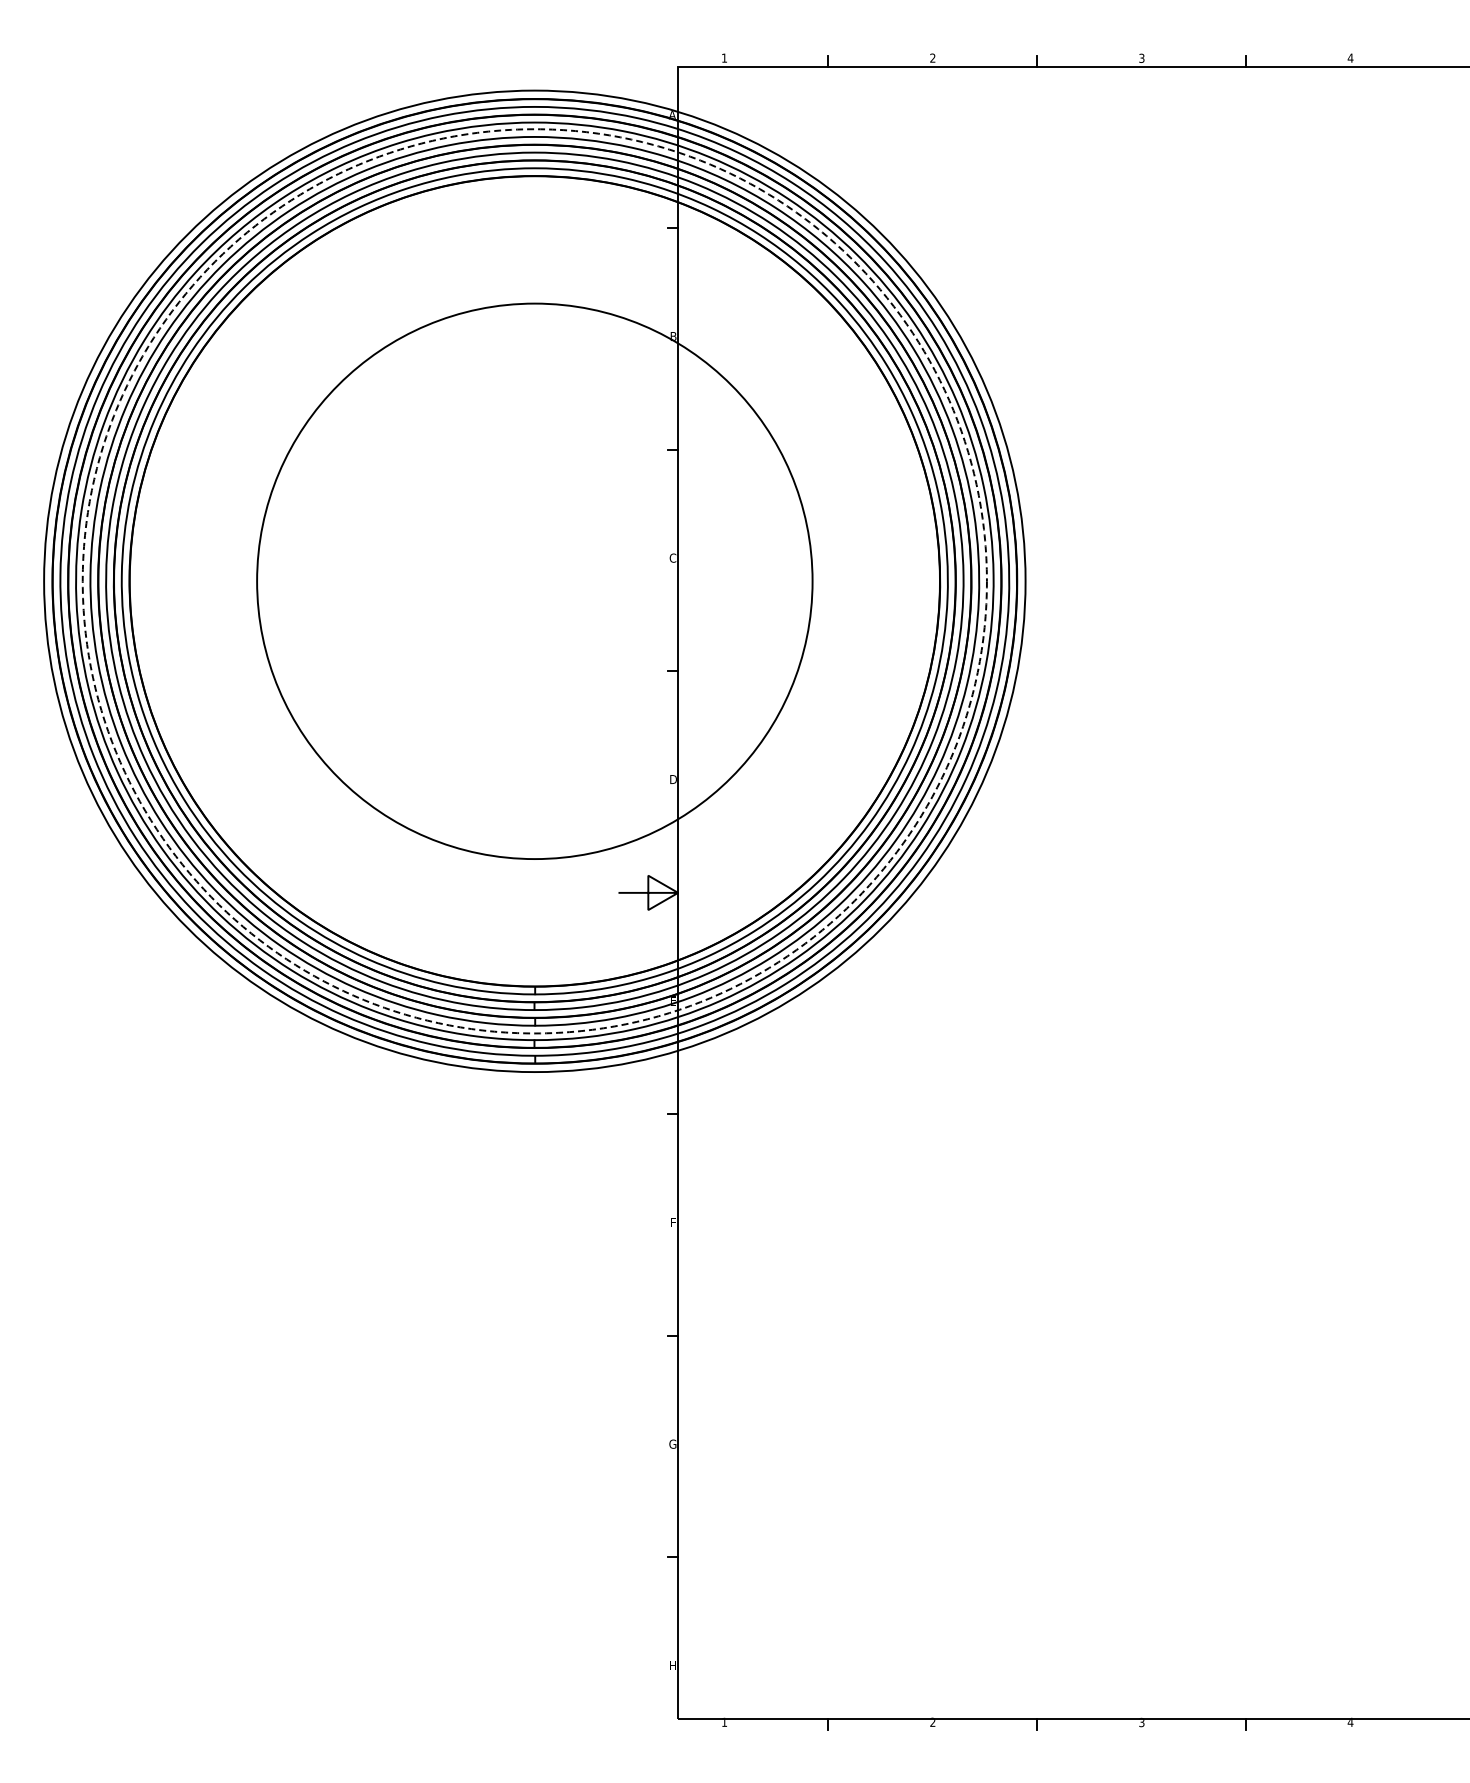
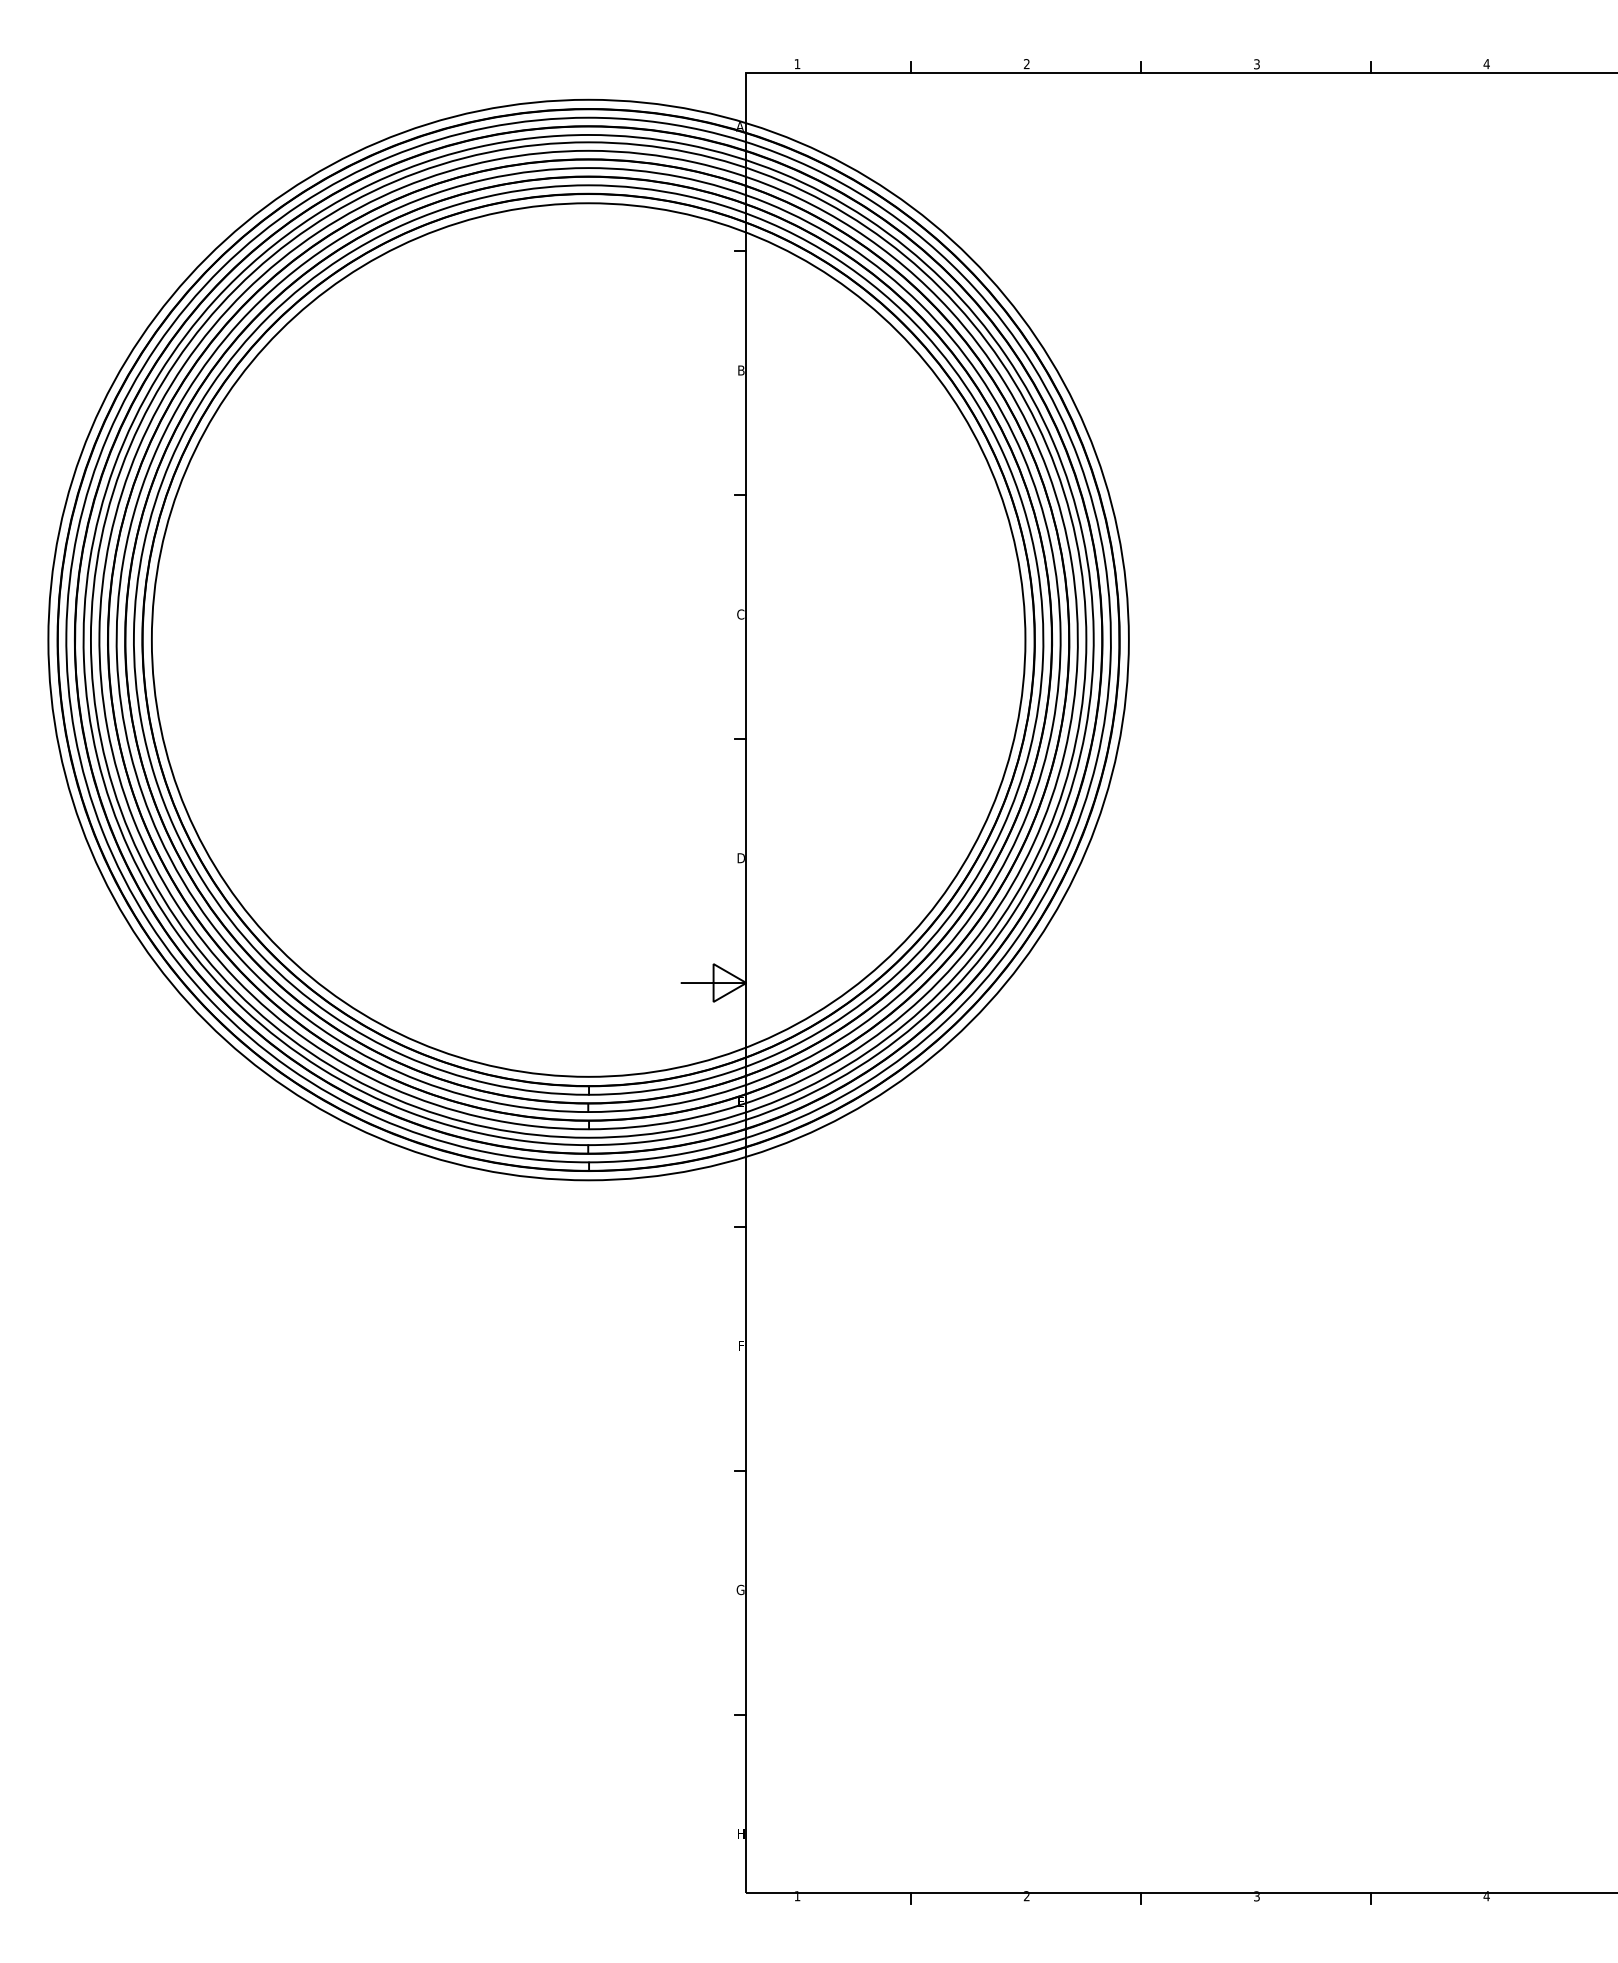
circle: (534, 581) -> (588, 640), dashed -> solid
circle: (534, 581) -> (588, 640), size x1.43

